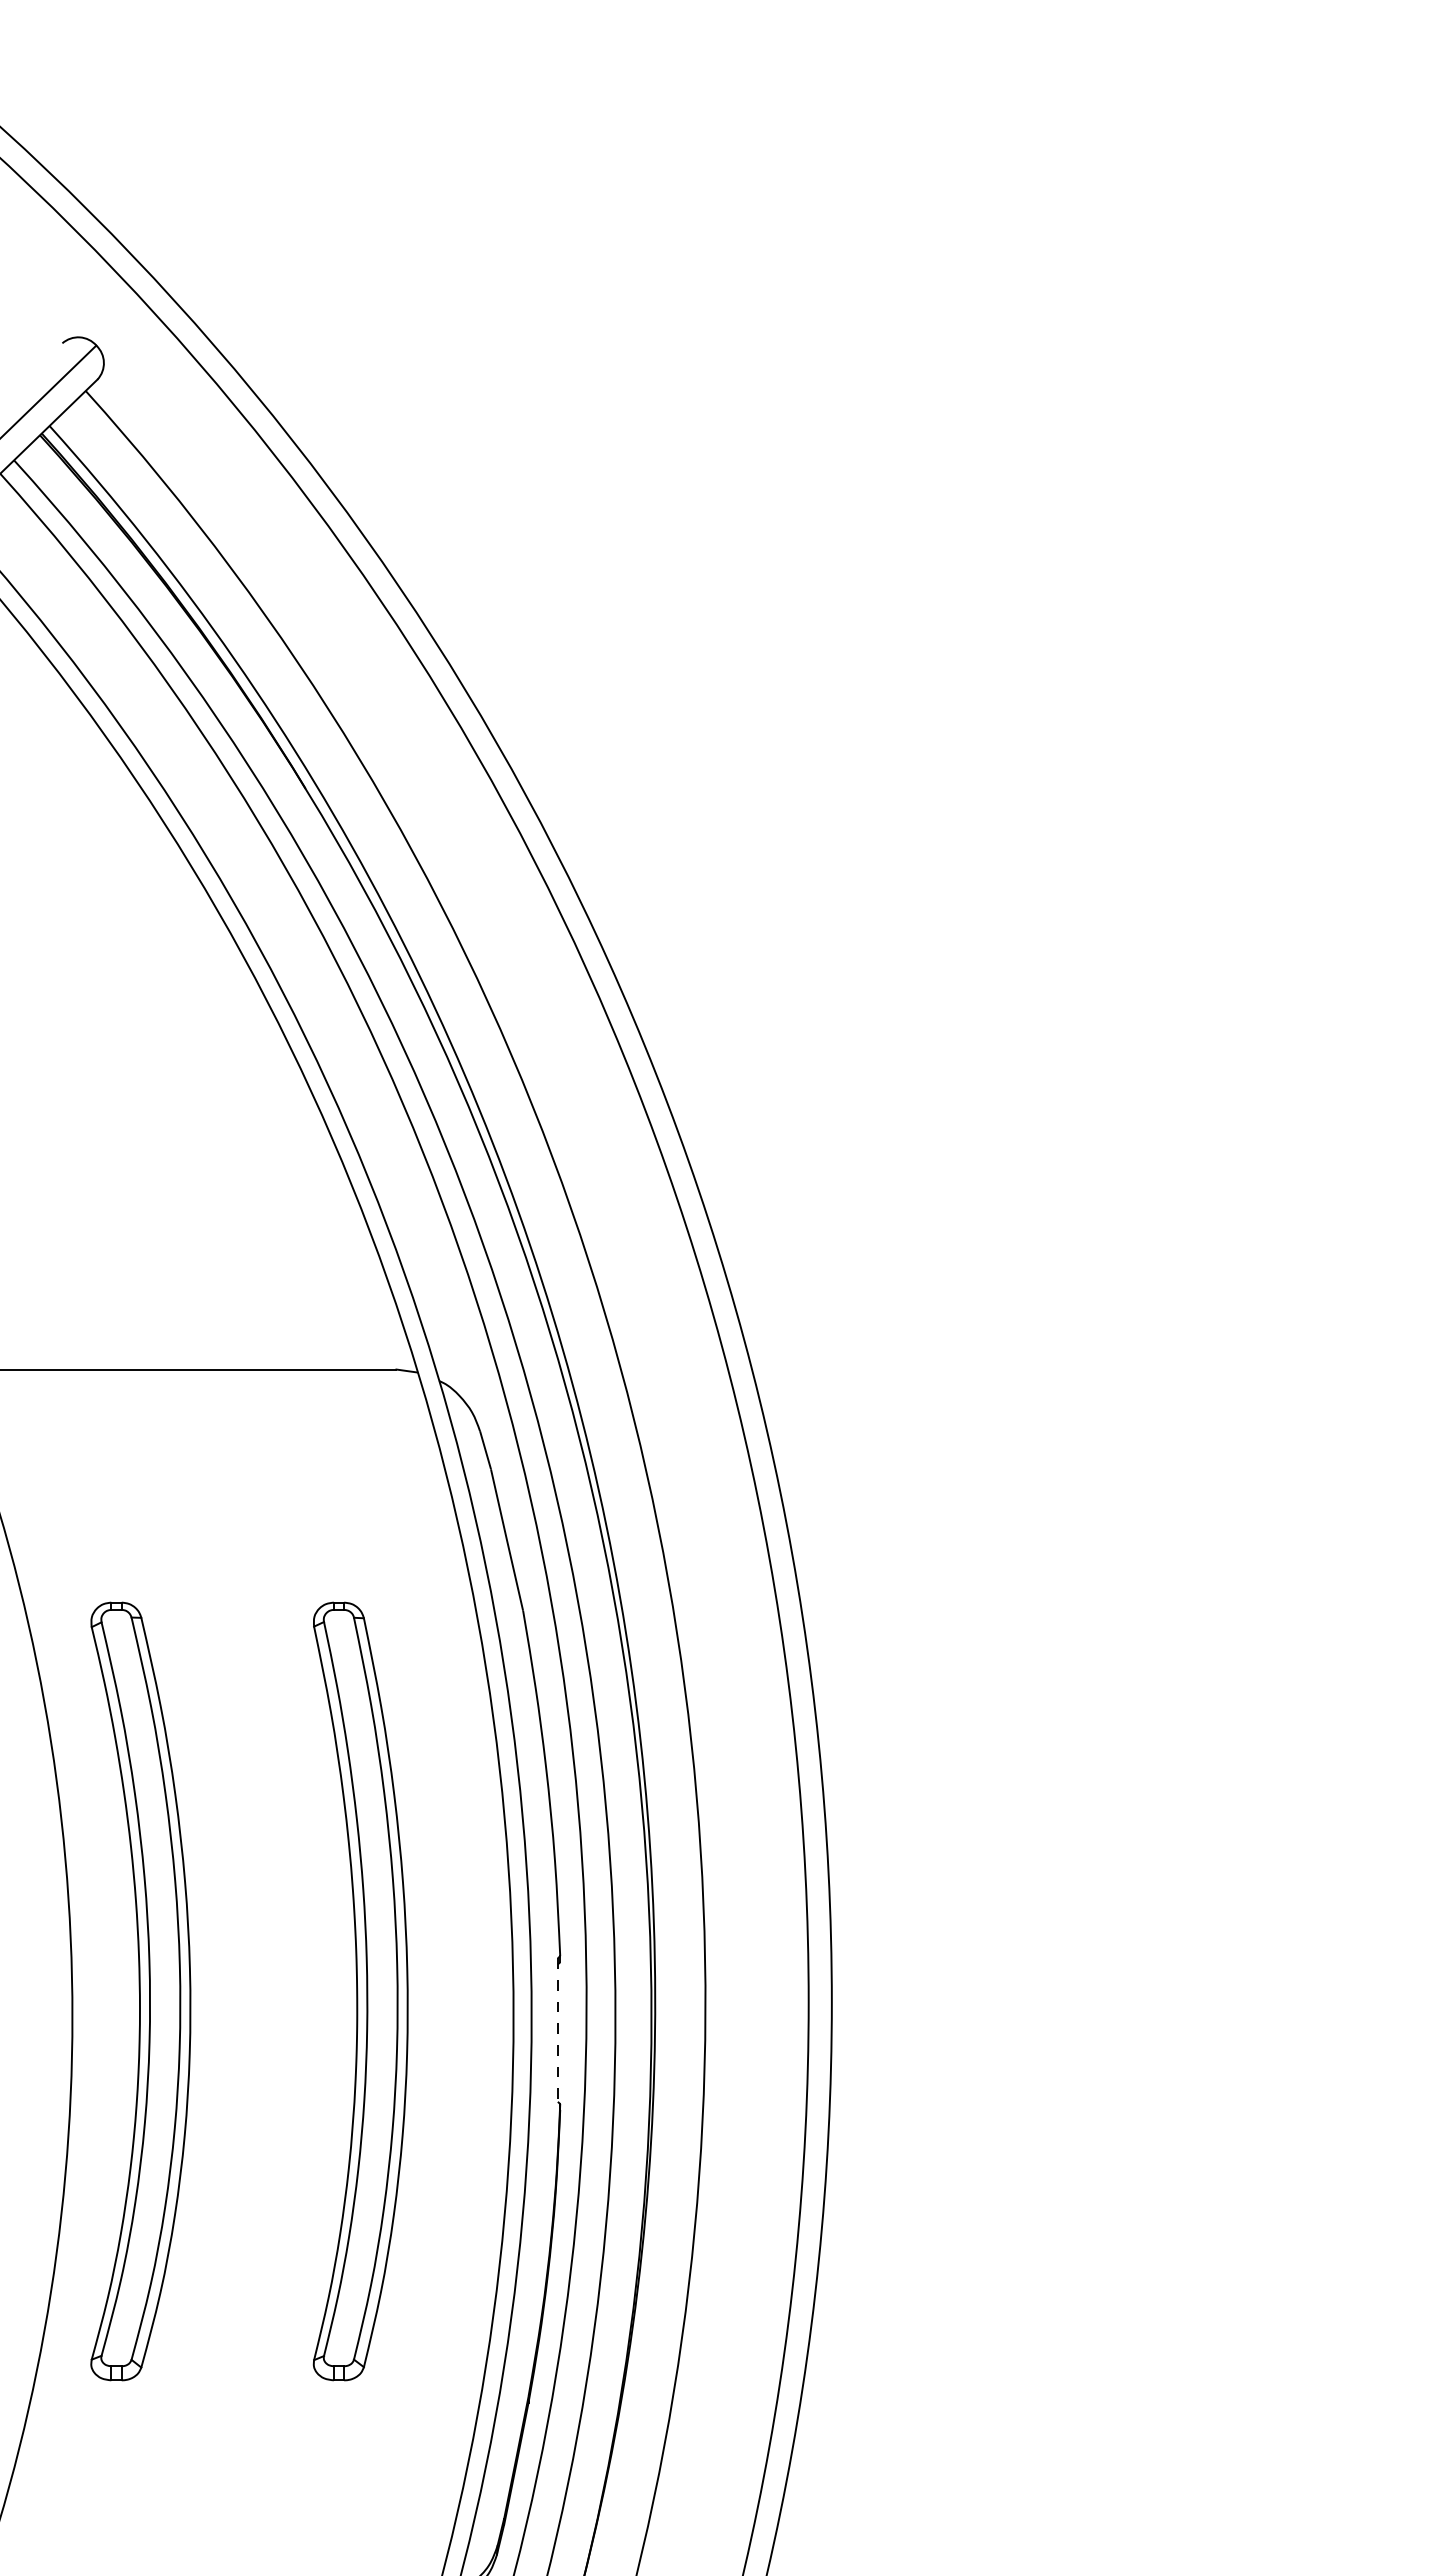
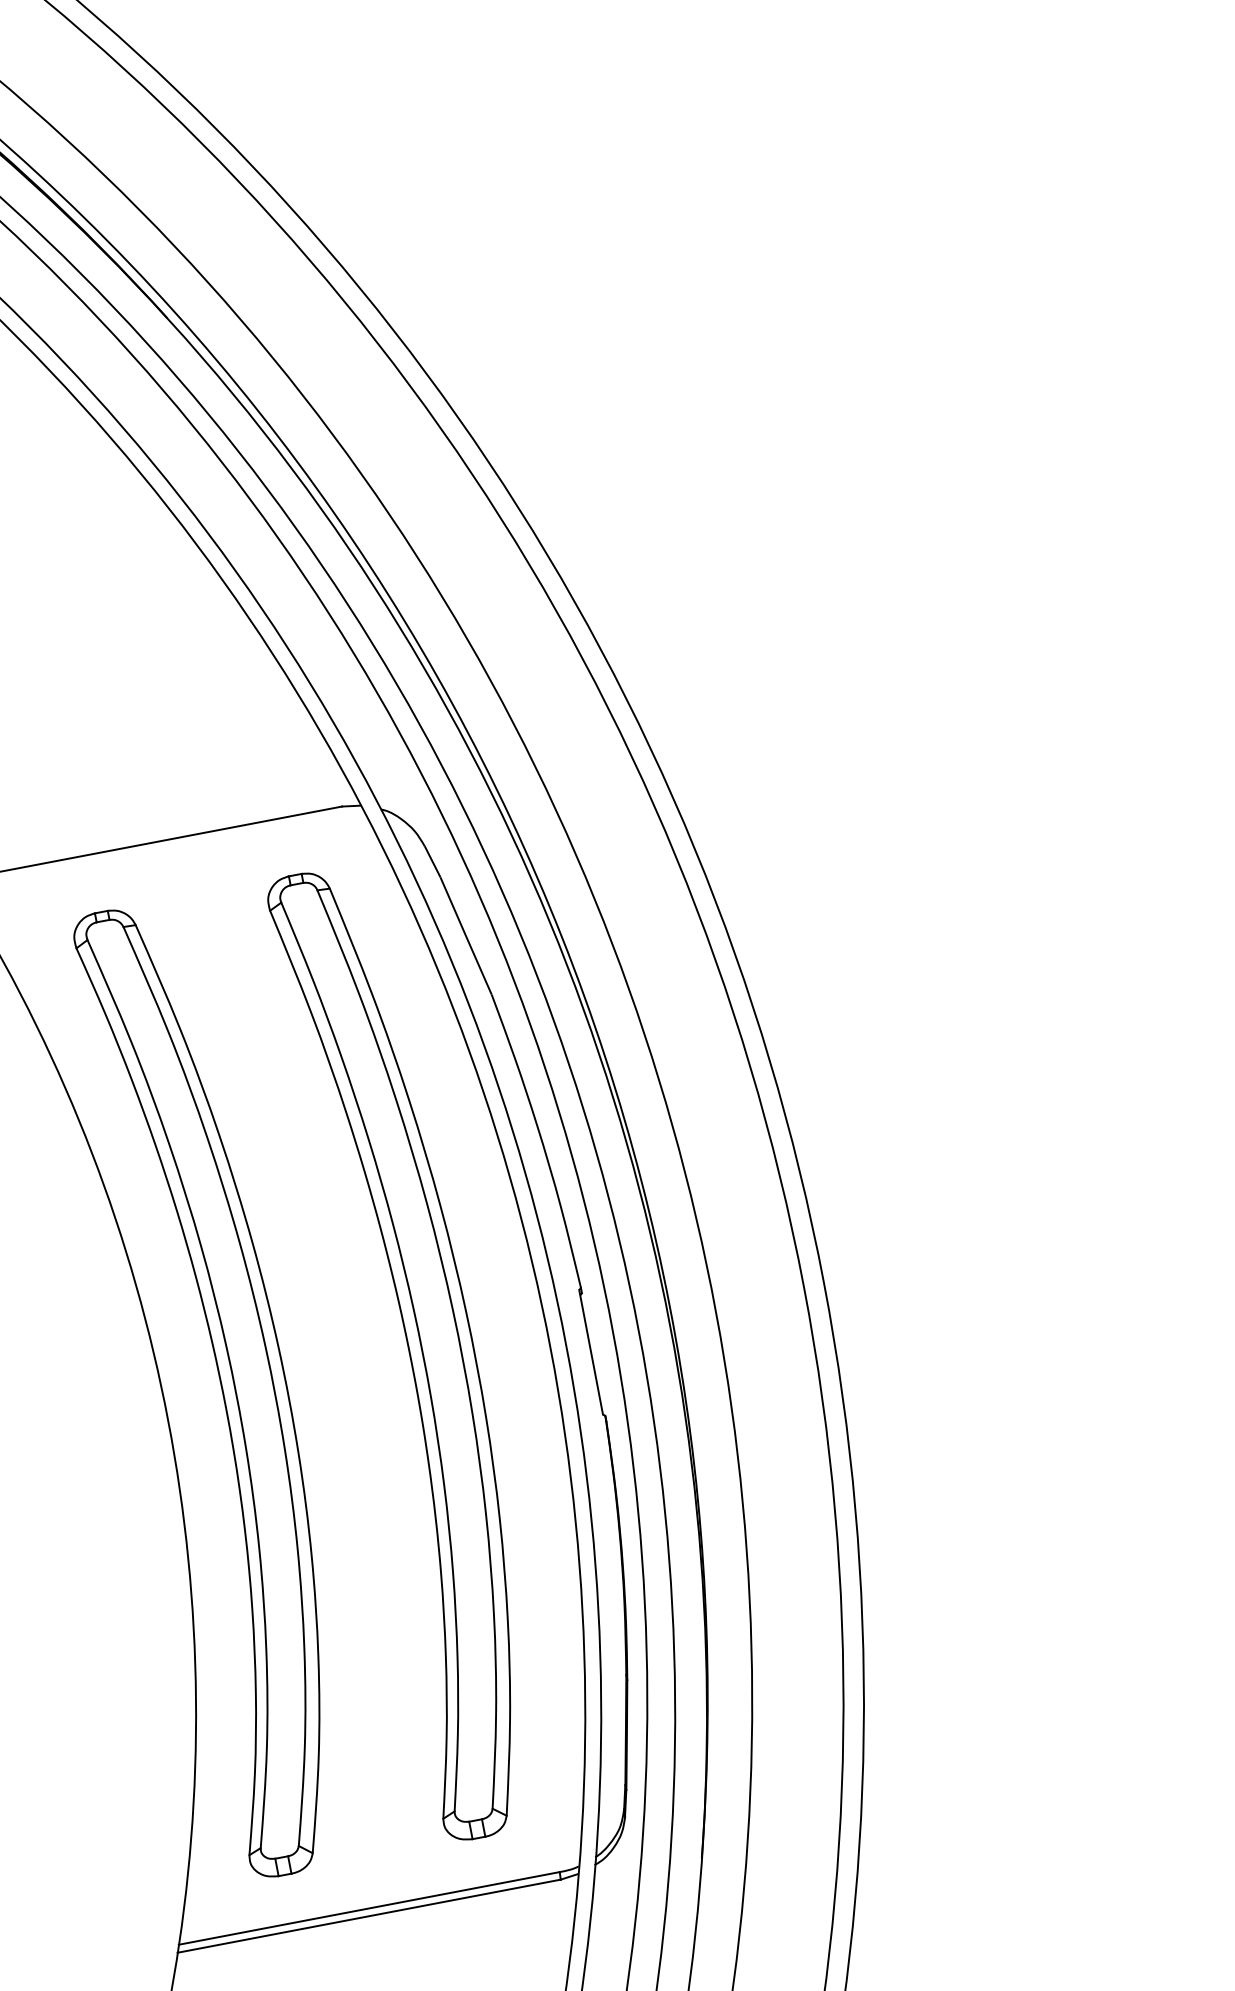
part: (140, 1991) -> (223, 1387), size x1.43
part: (360, 1991) -> (413, 1351), size x1.43
line: (557, 2030) -> (590, 1352), dashed -> solid

